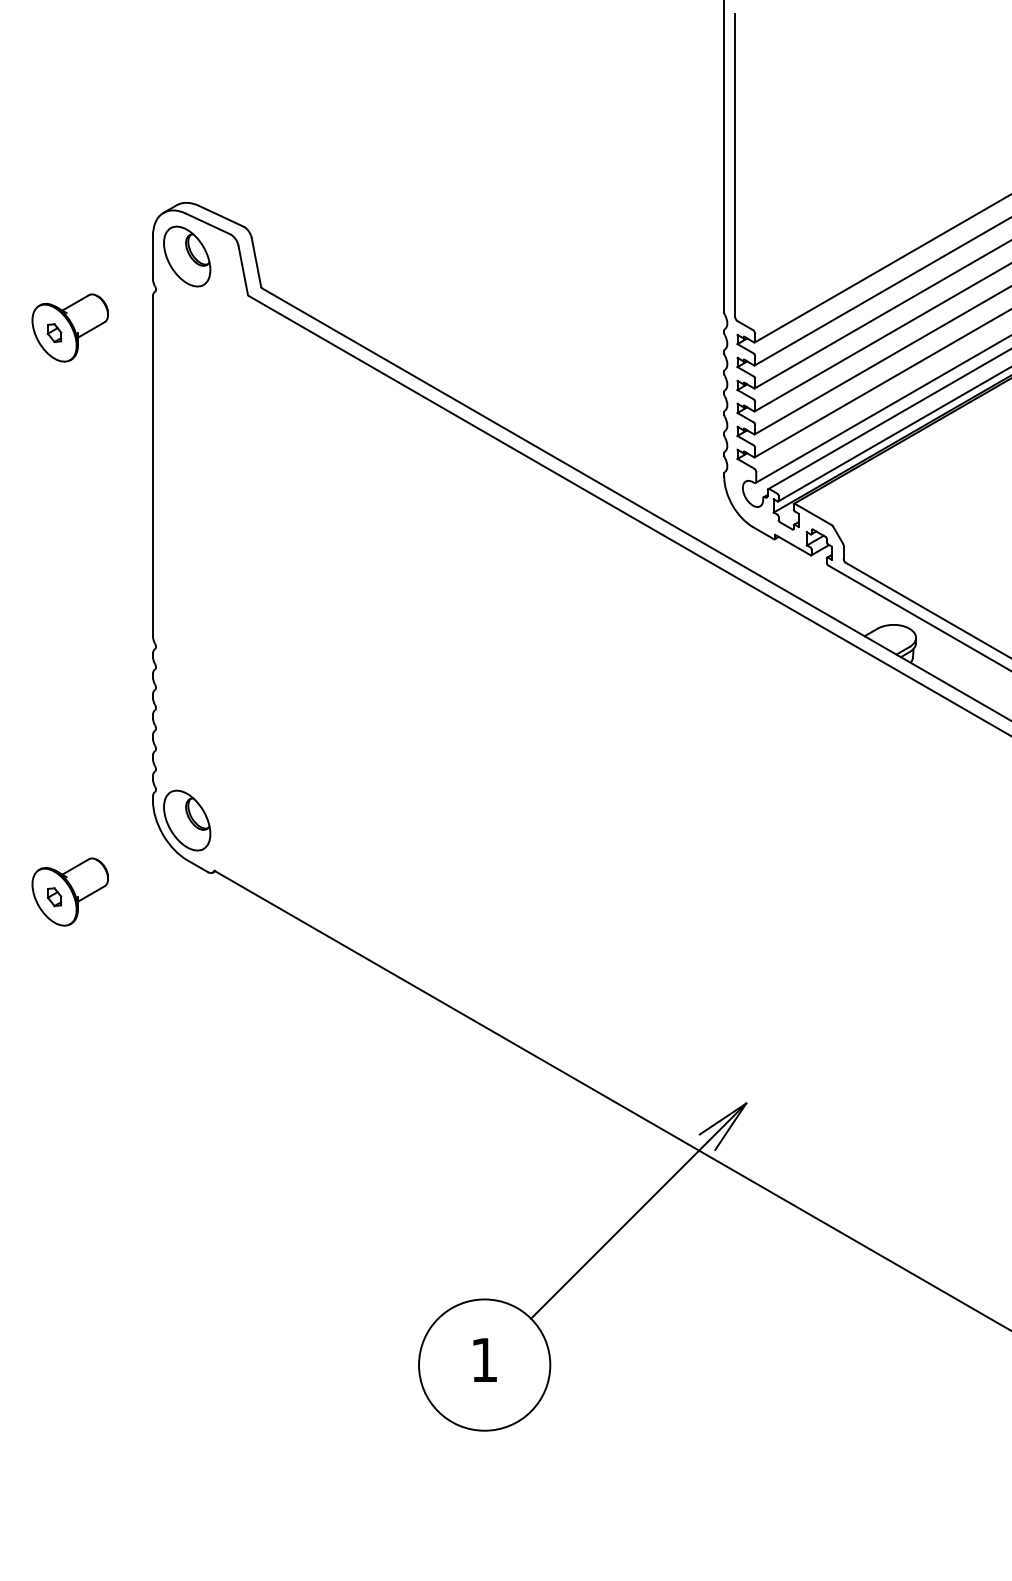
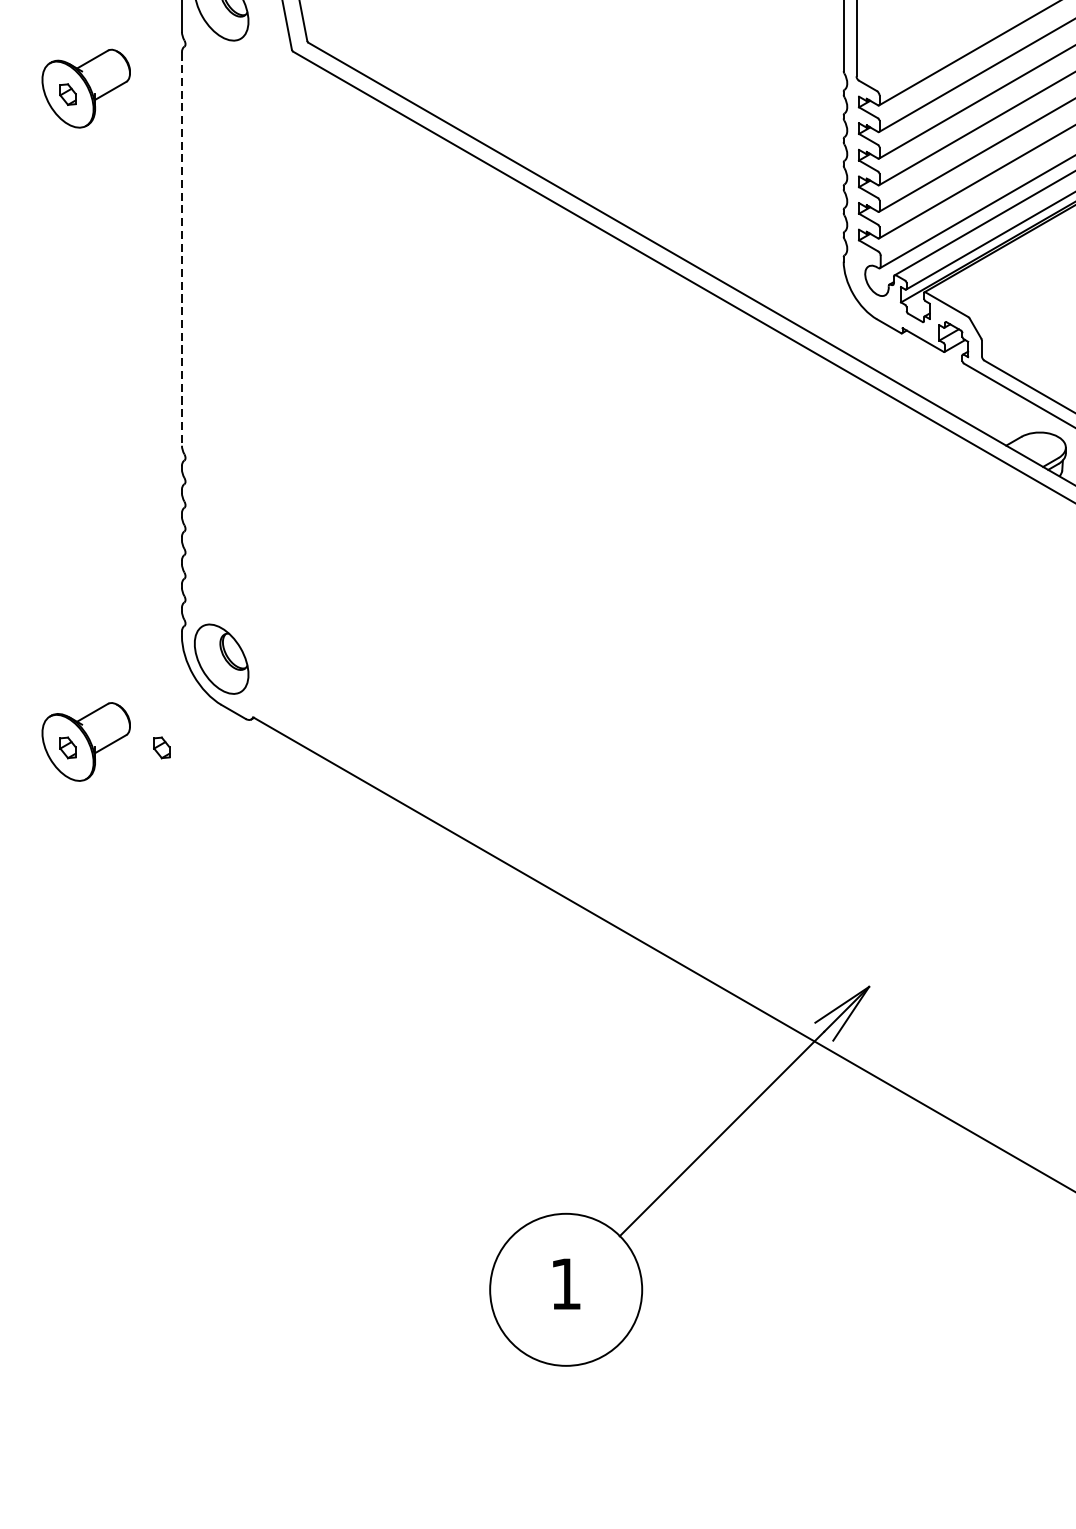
line: (152, 466) -> (181, 249), solid -> dashed
part: (135, 897) -> (161, 748), added

